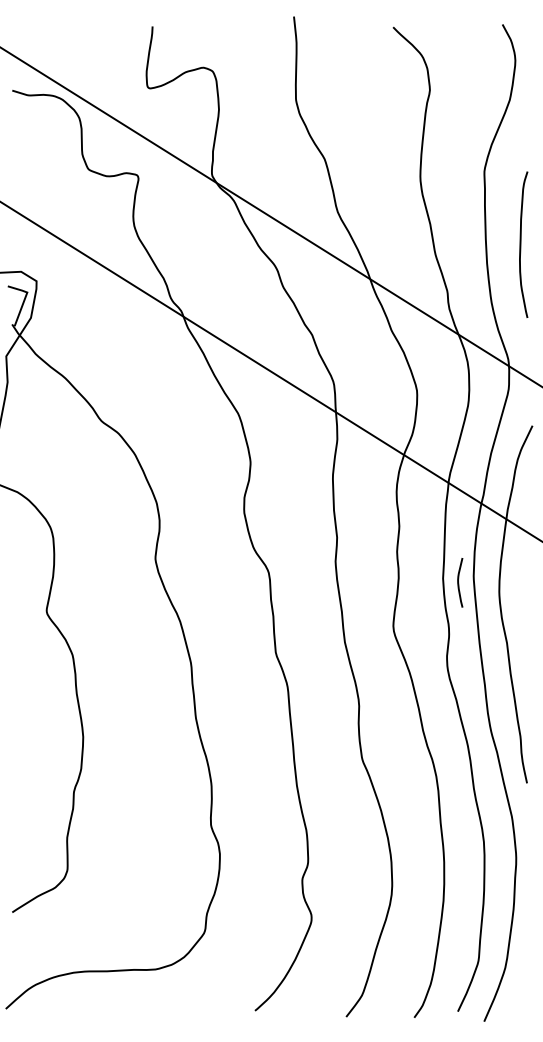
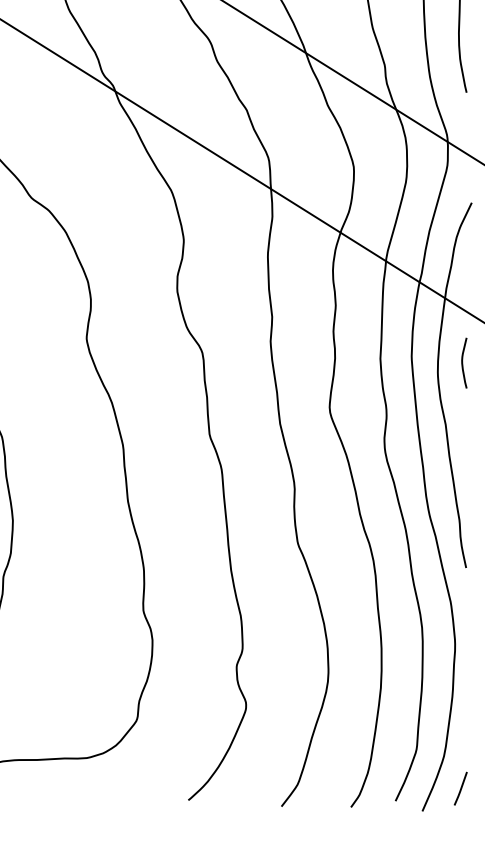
curve: (459, 583) -> (463, 363), moved
line: (521, 999) -> (460, 788), added

